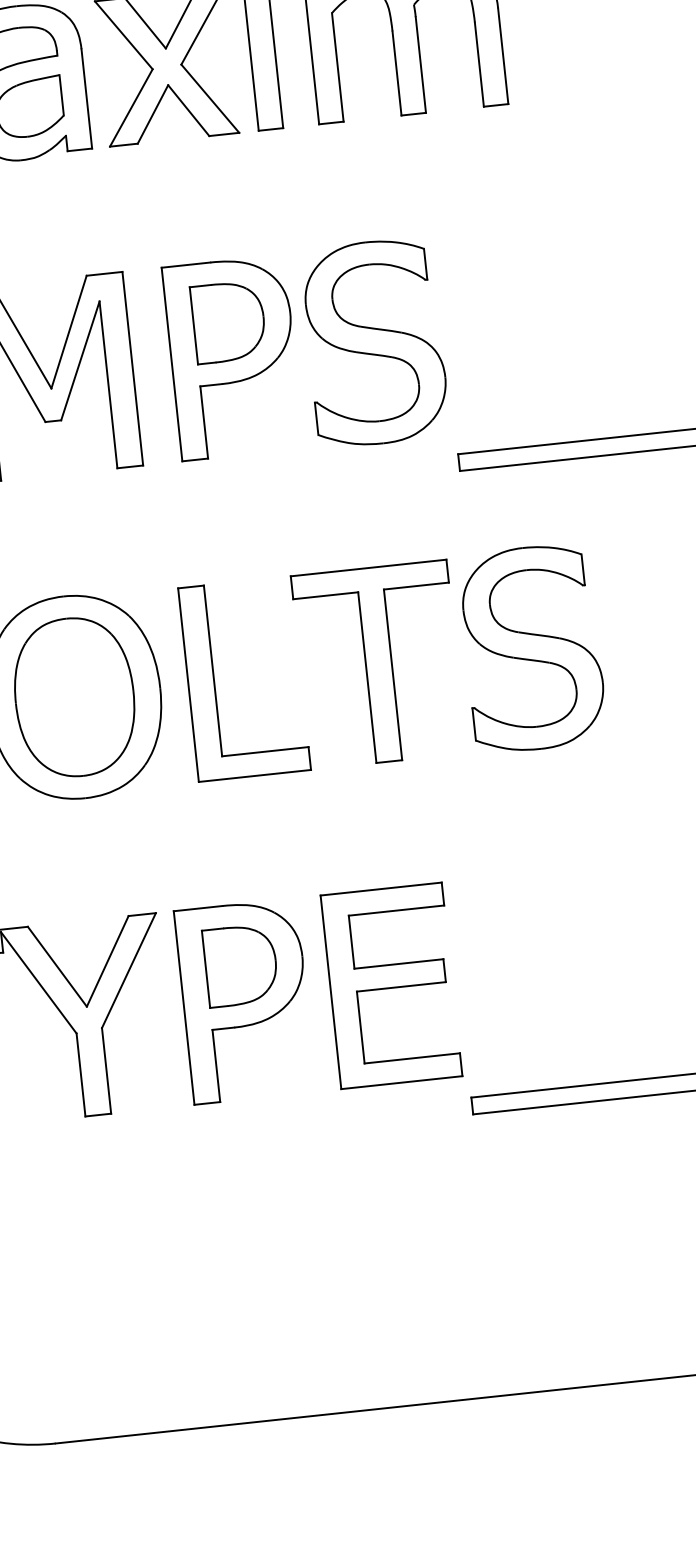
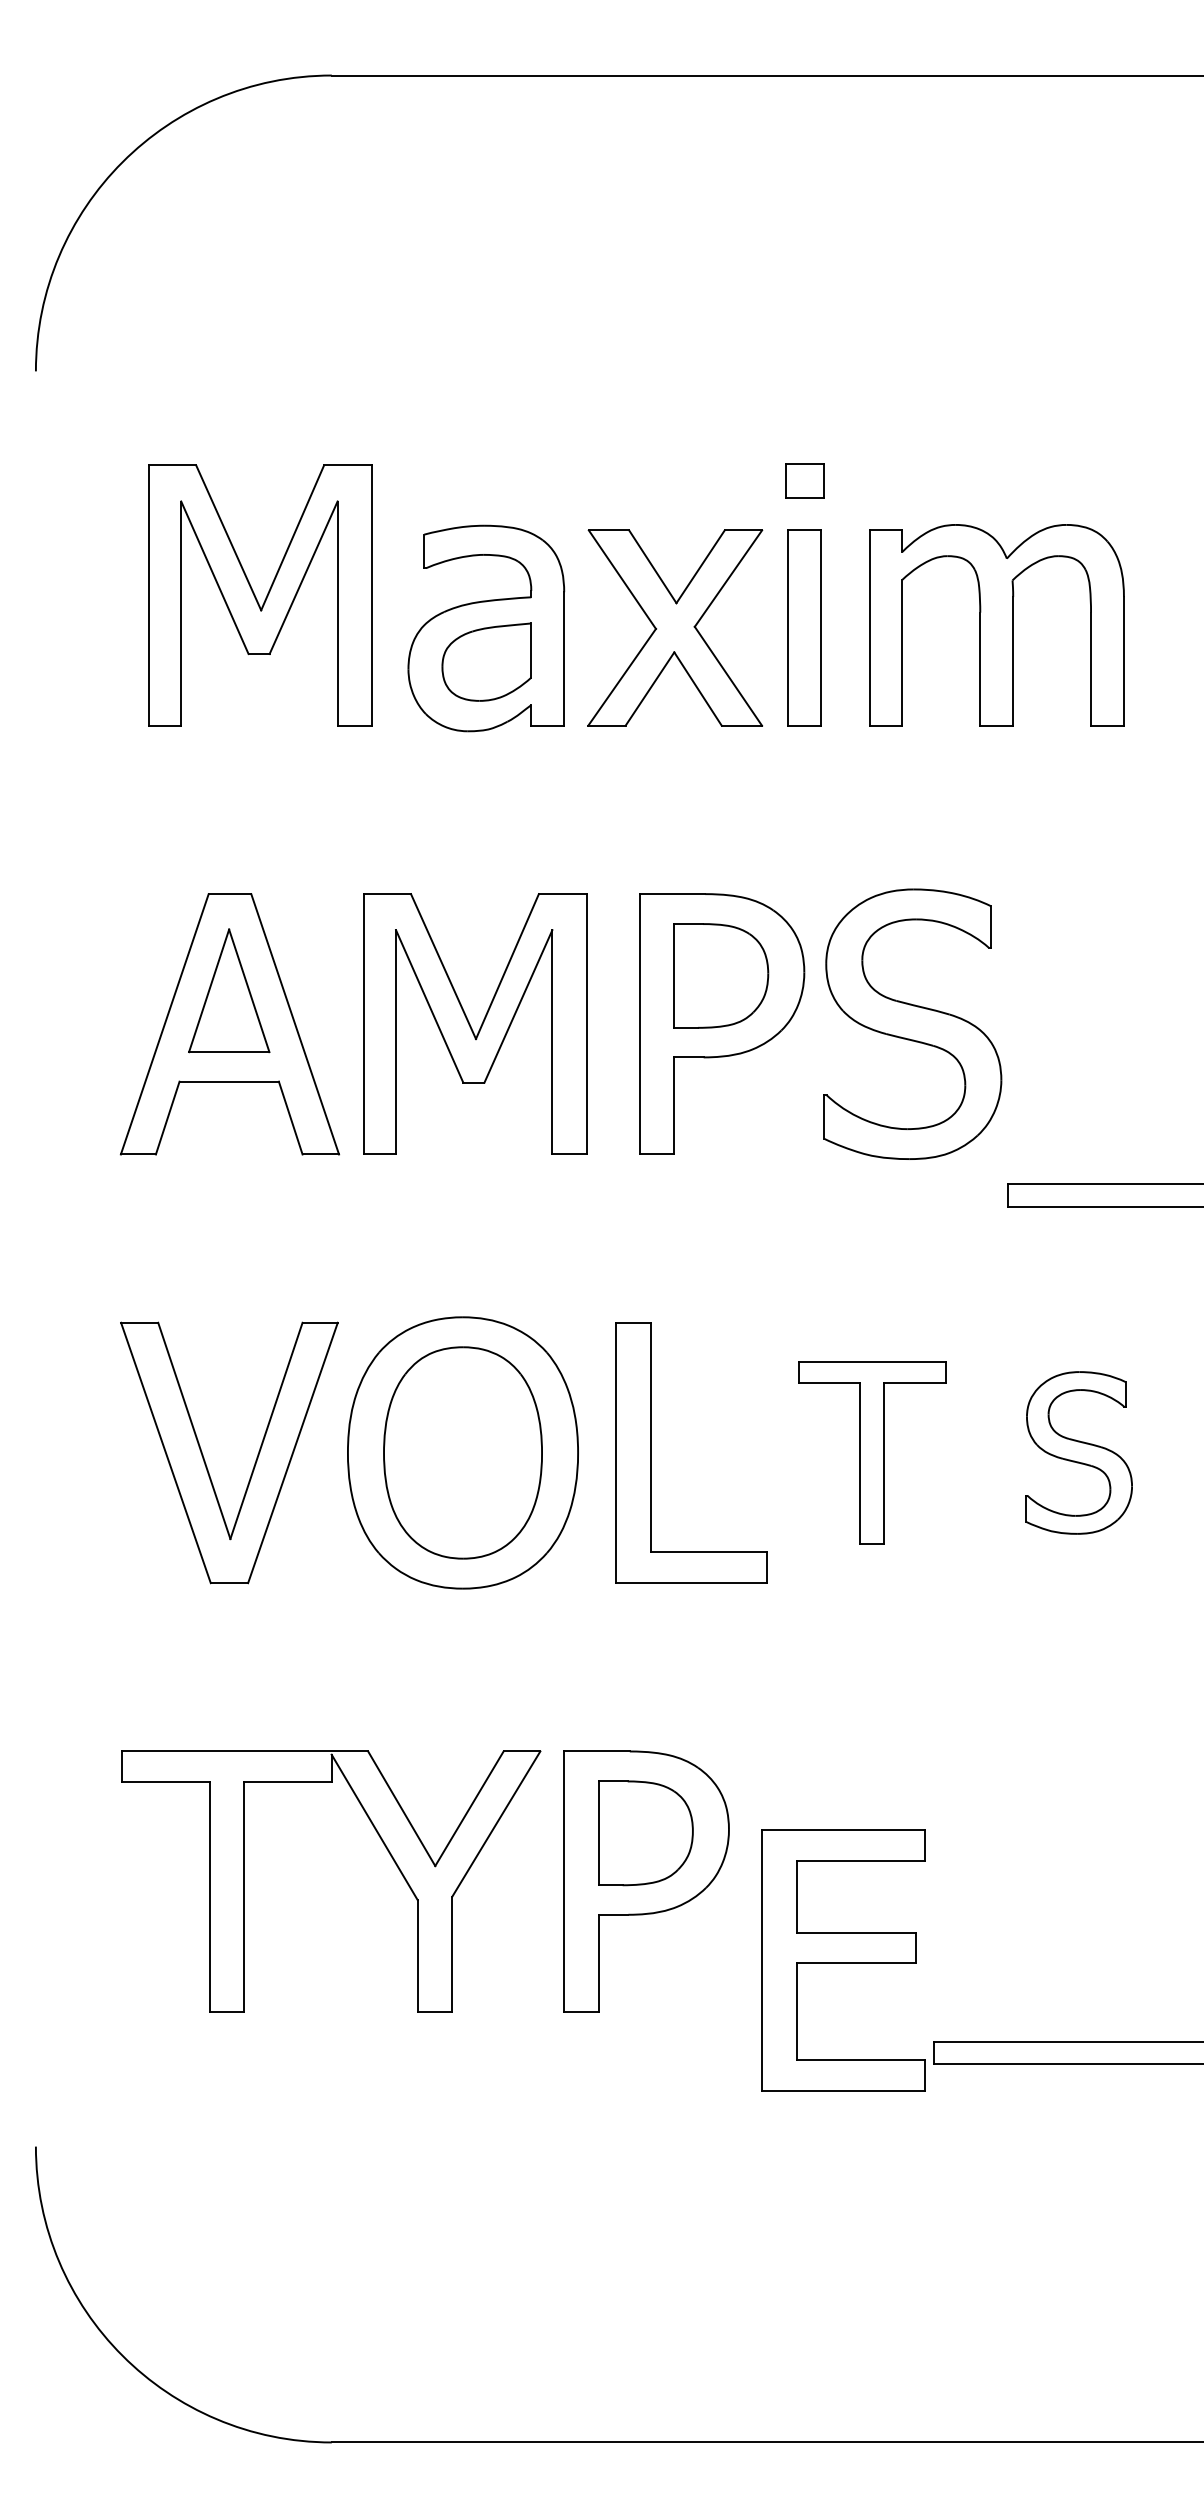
part: (532, 648) -> (1078, 1452), size x0.6
part: (379, 664) -> (872, 1452), size x0.7
part: (391, 985) -> (843, 1960), moved

